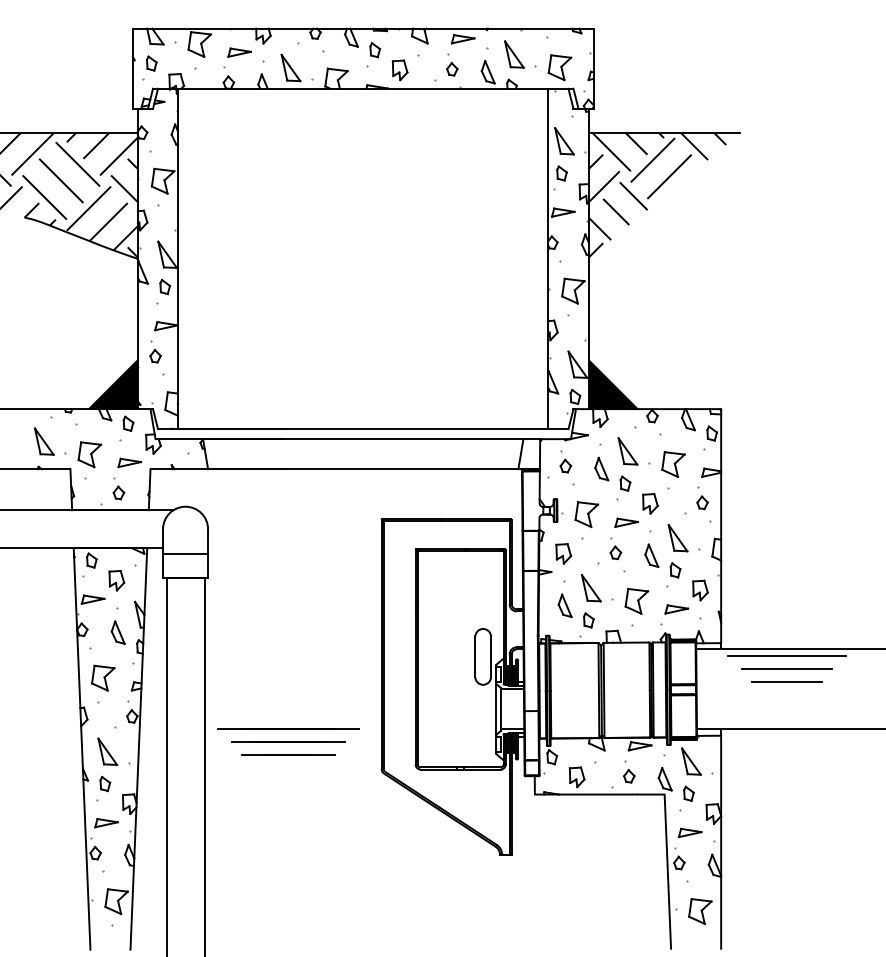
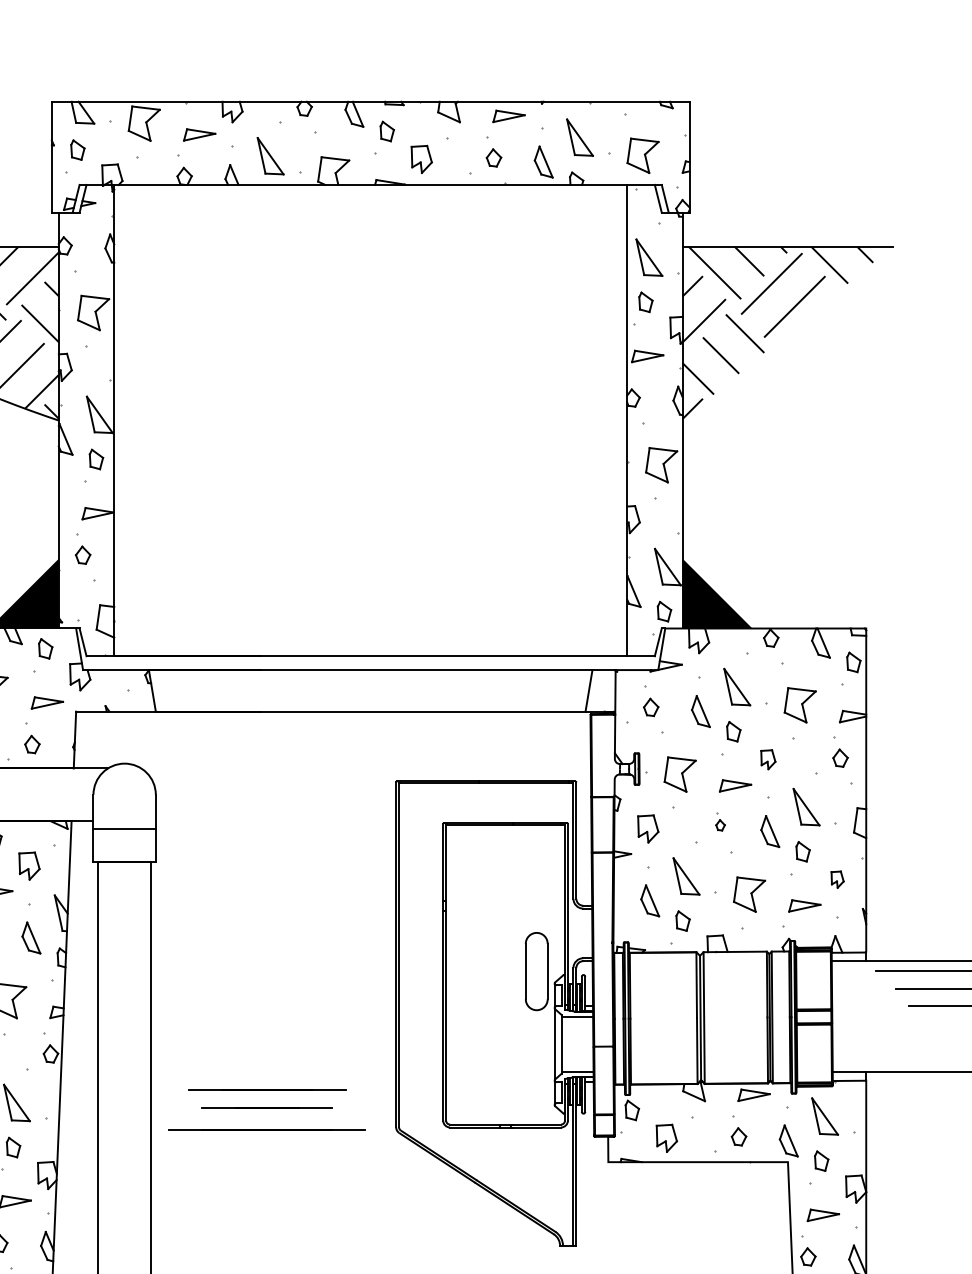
part: (650, 503) -> (768, 759), size x0.7
part: (615, 548) -> (719, 821), size x0.6
part: (700, 590) -> (837, 879), size x0.6
line: (288, 728) -> (267, 1128), moved

